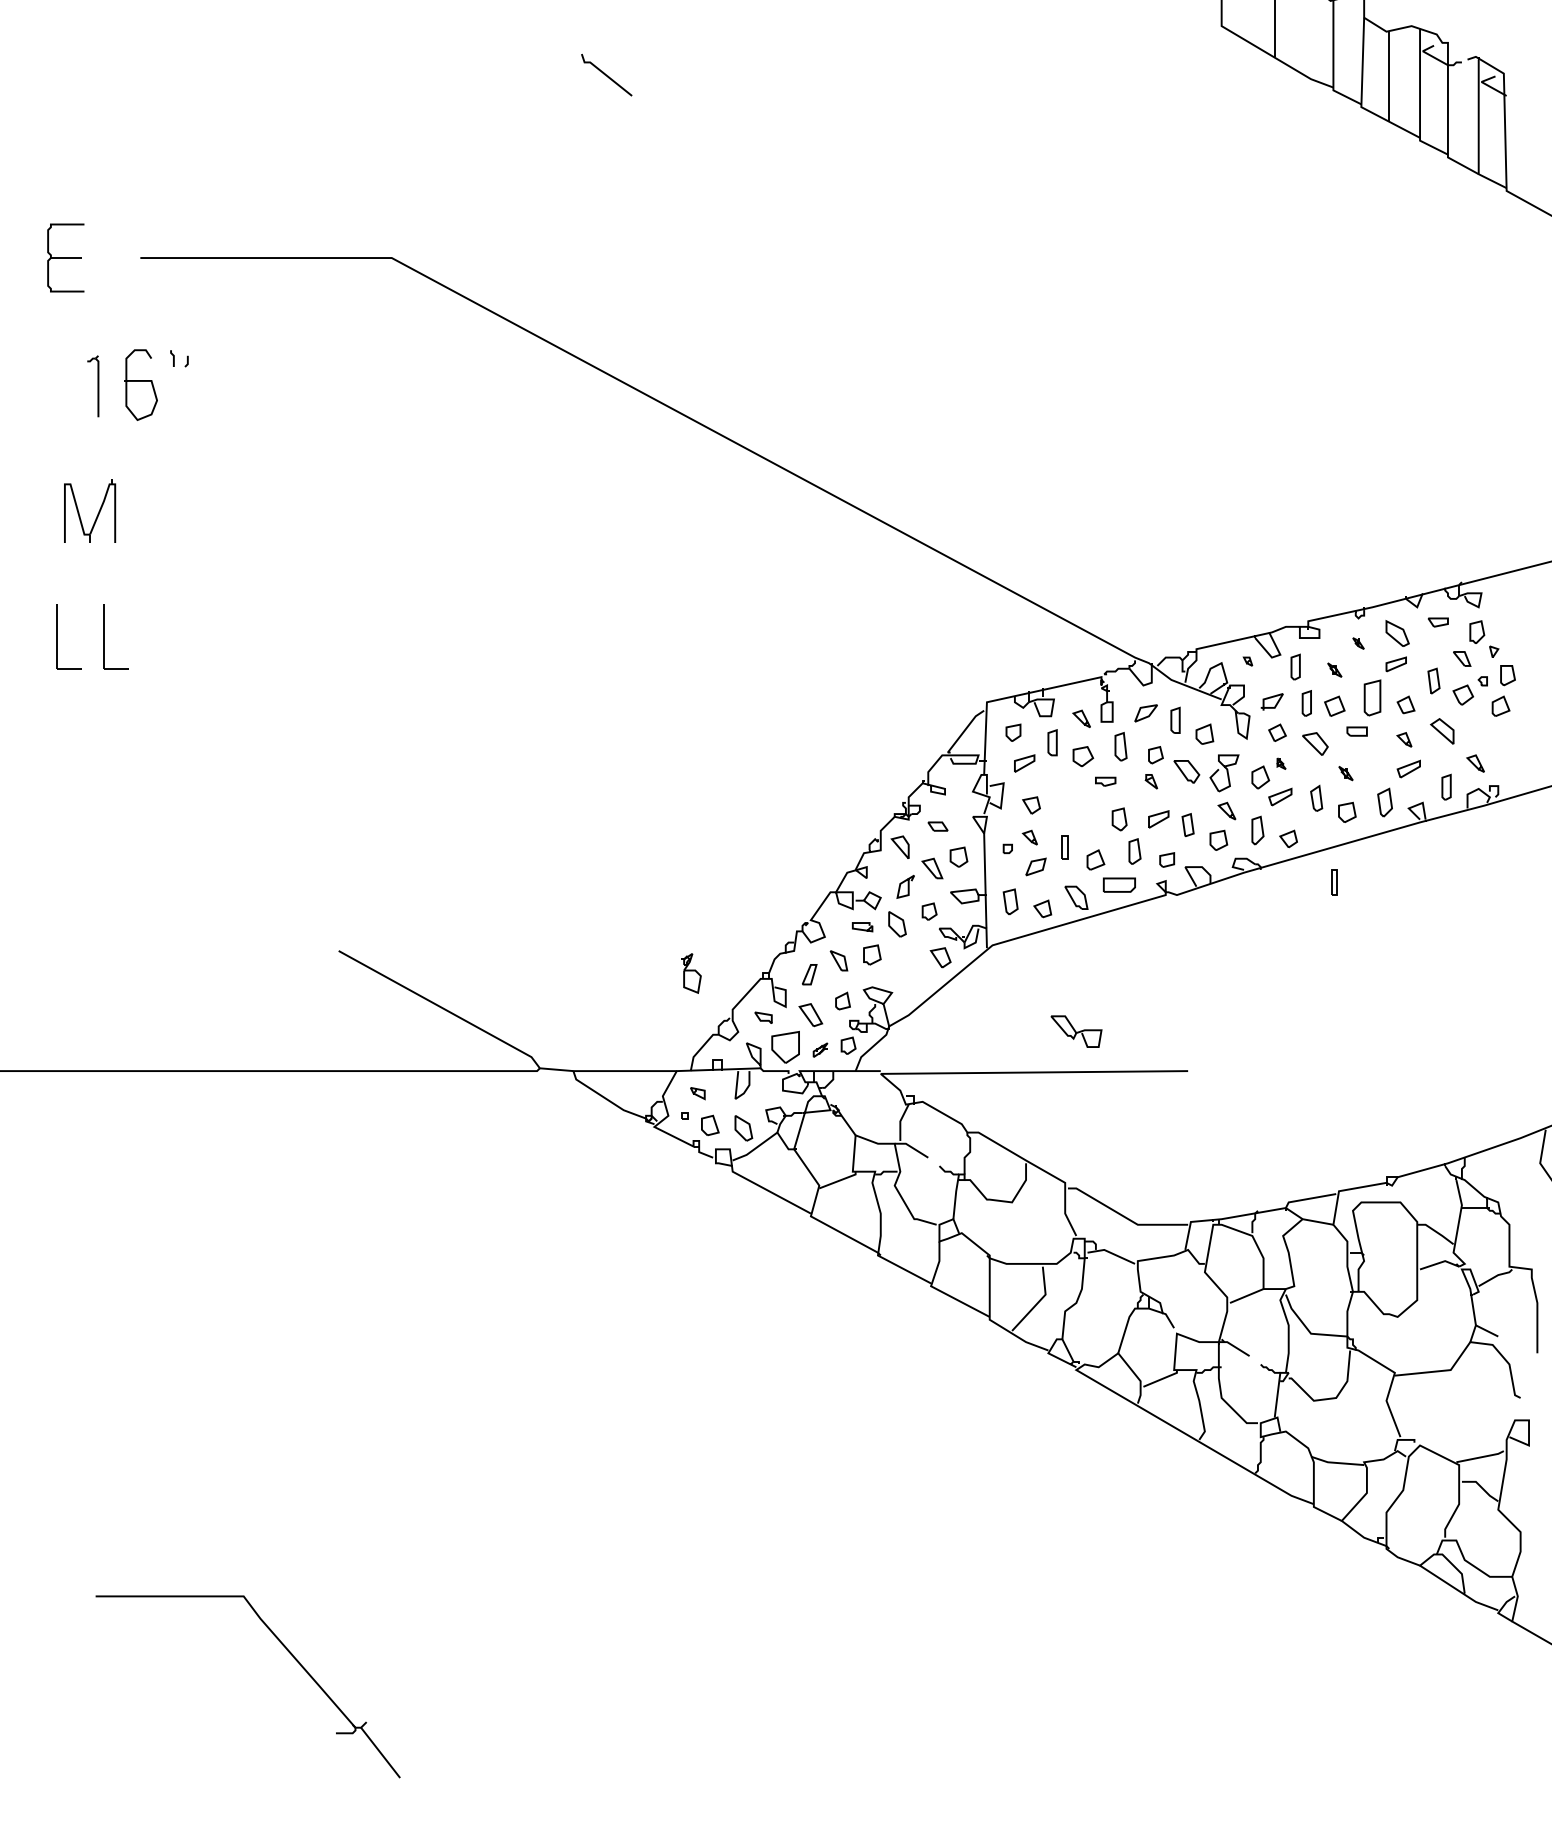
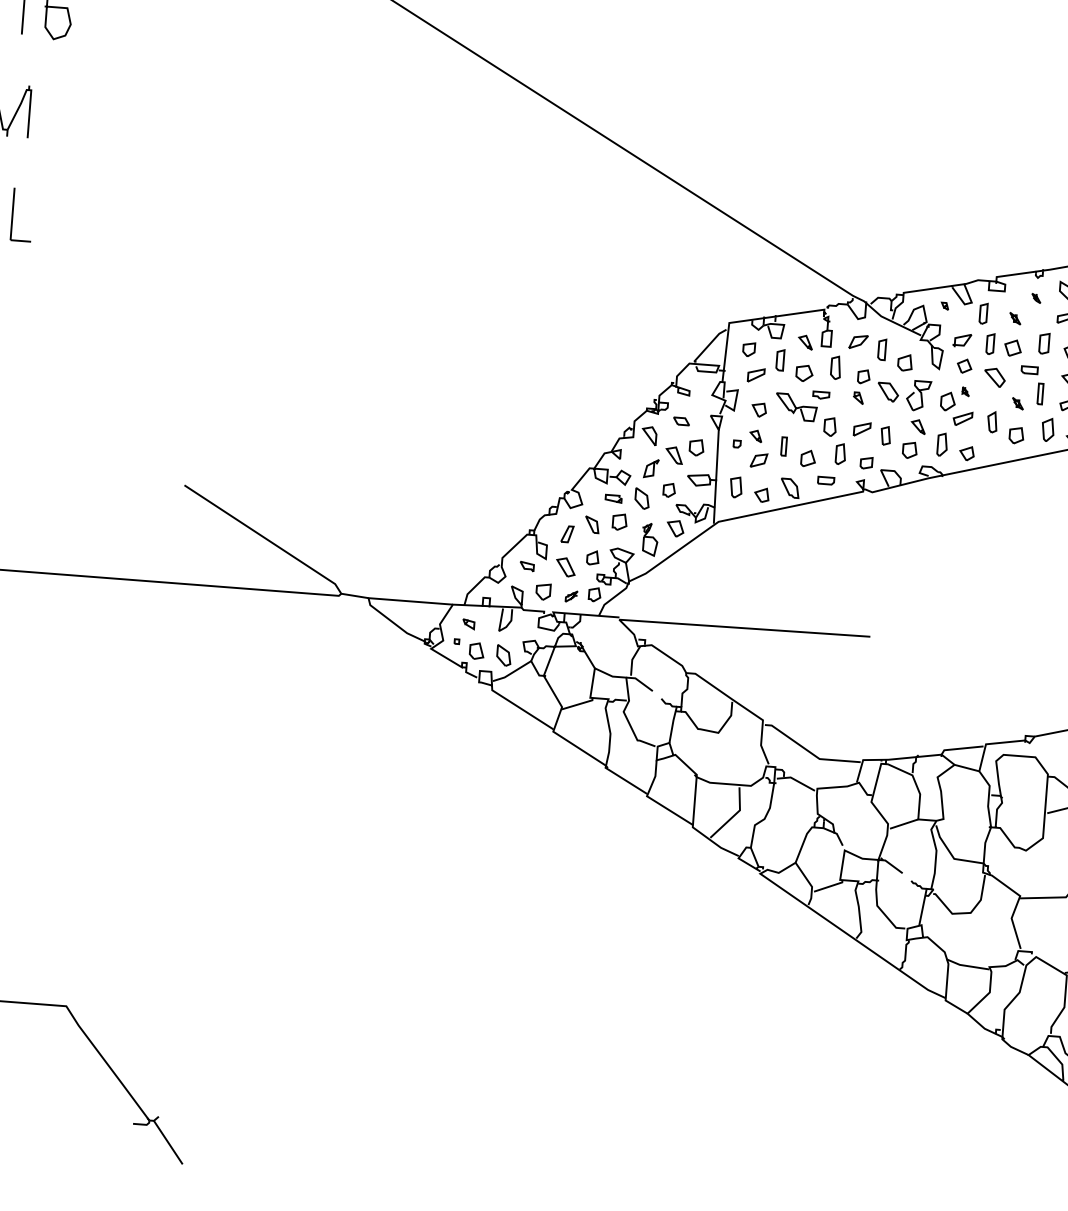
part: (1372, 697) -> (1044, 343), size x0.71
part: (1334, 882) -> (1040, 393), moved
part: (1119, 885) -> (826, 480), size x0.62
part: (691, 973) -> (649, 539), moved
curve: (1076, 1031) -> (796, 407), moved
part: (785, 1046) -> (543, 591), size x0.62

